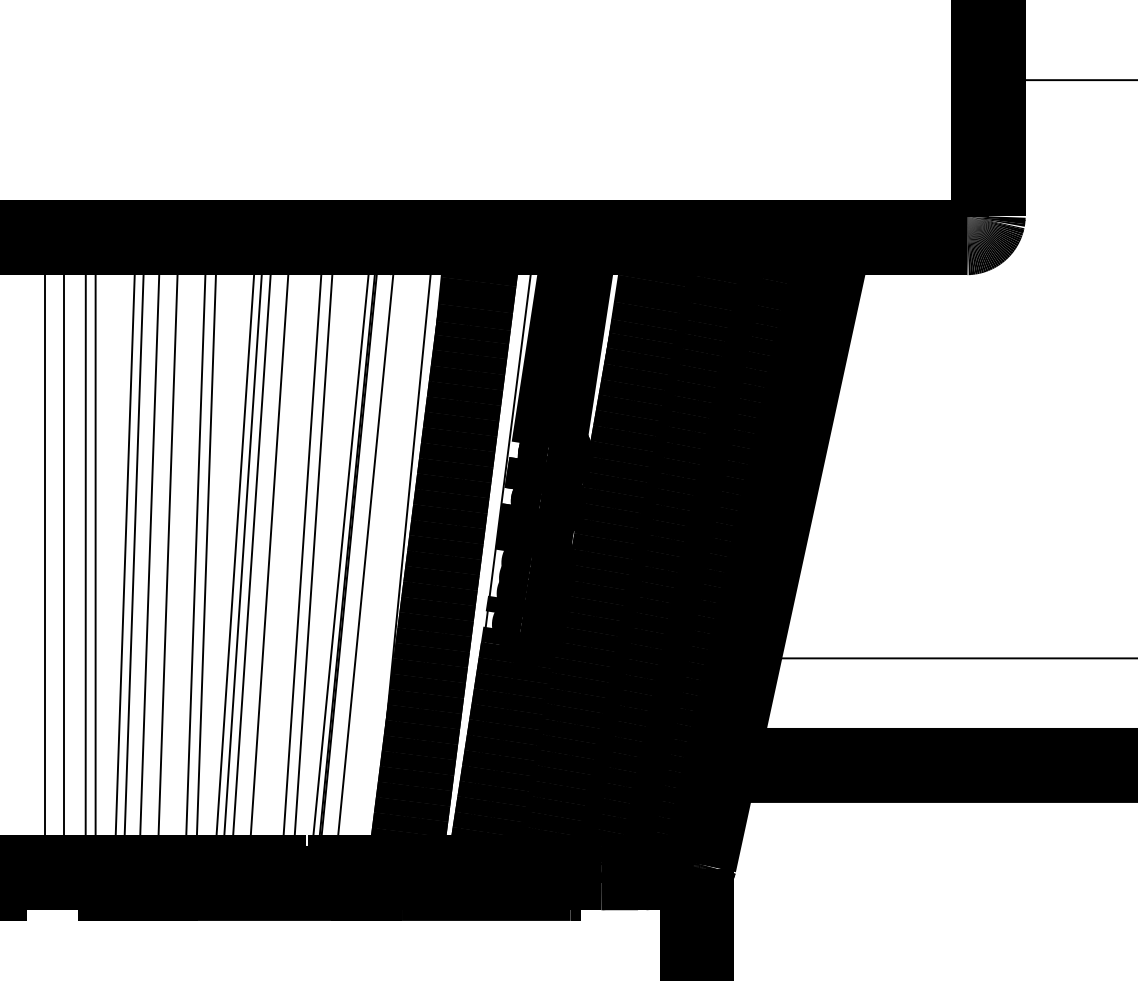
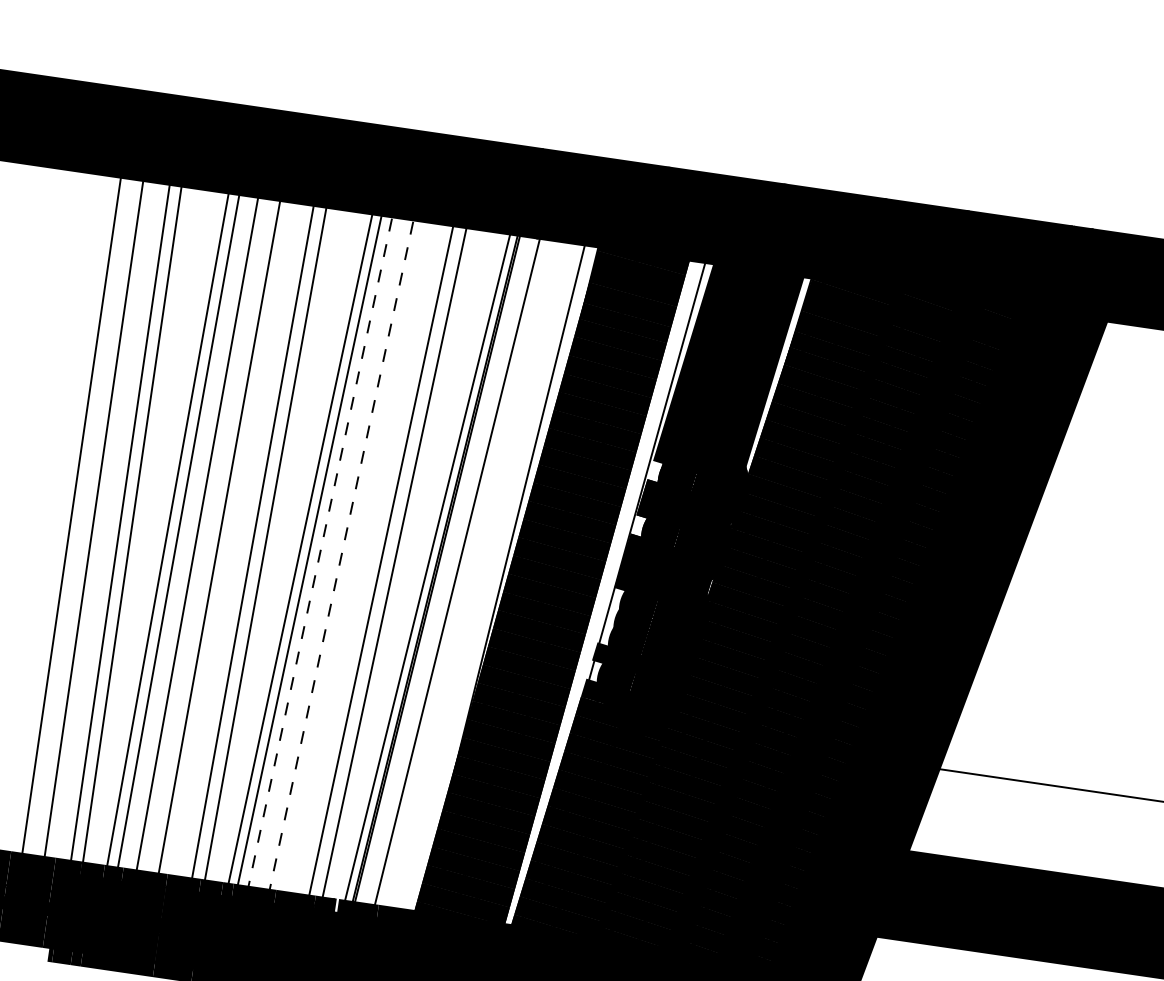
line: (251, 555) -> (319, 552), solid -> dashed
line: (269, 555) -> (341, 555), solid -> dashed

